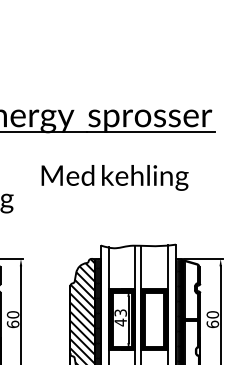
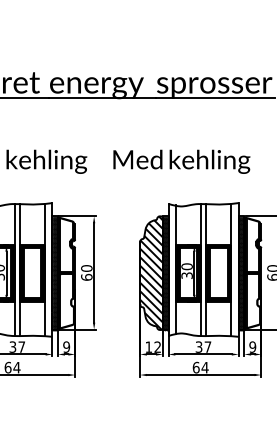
text: (114, 177) -> (181, 161), moved
text: (120, 318) -> (186, 271), 43 -> 30

